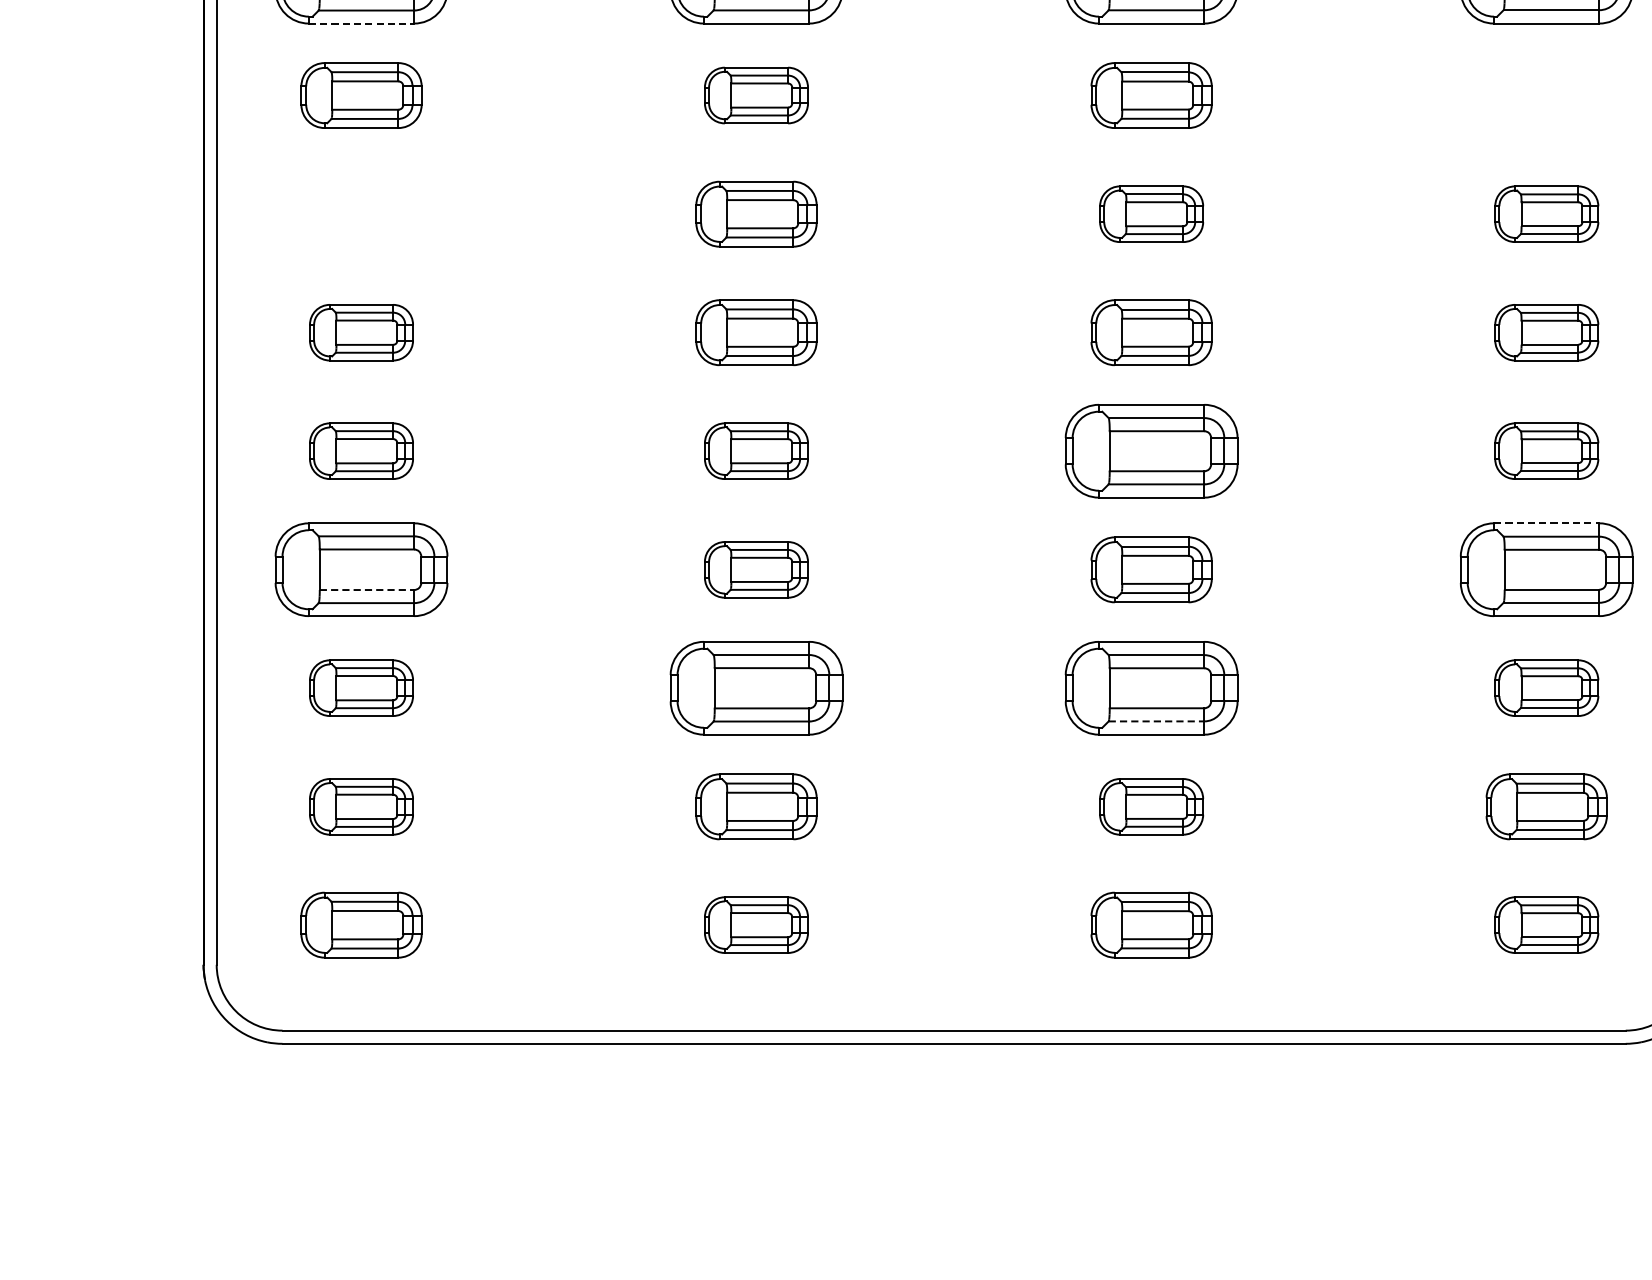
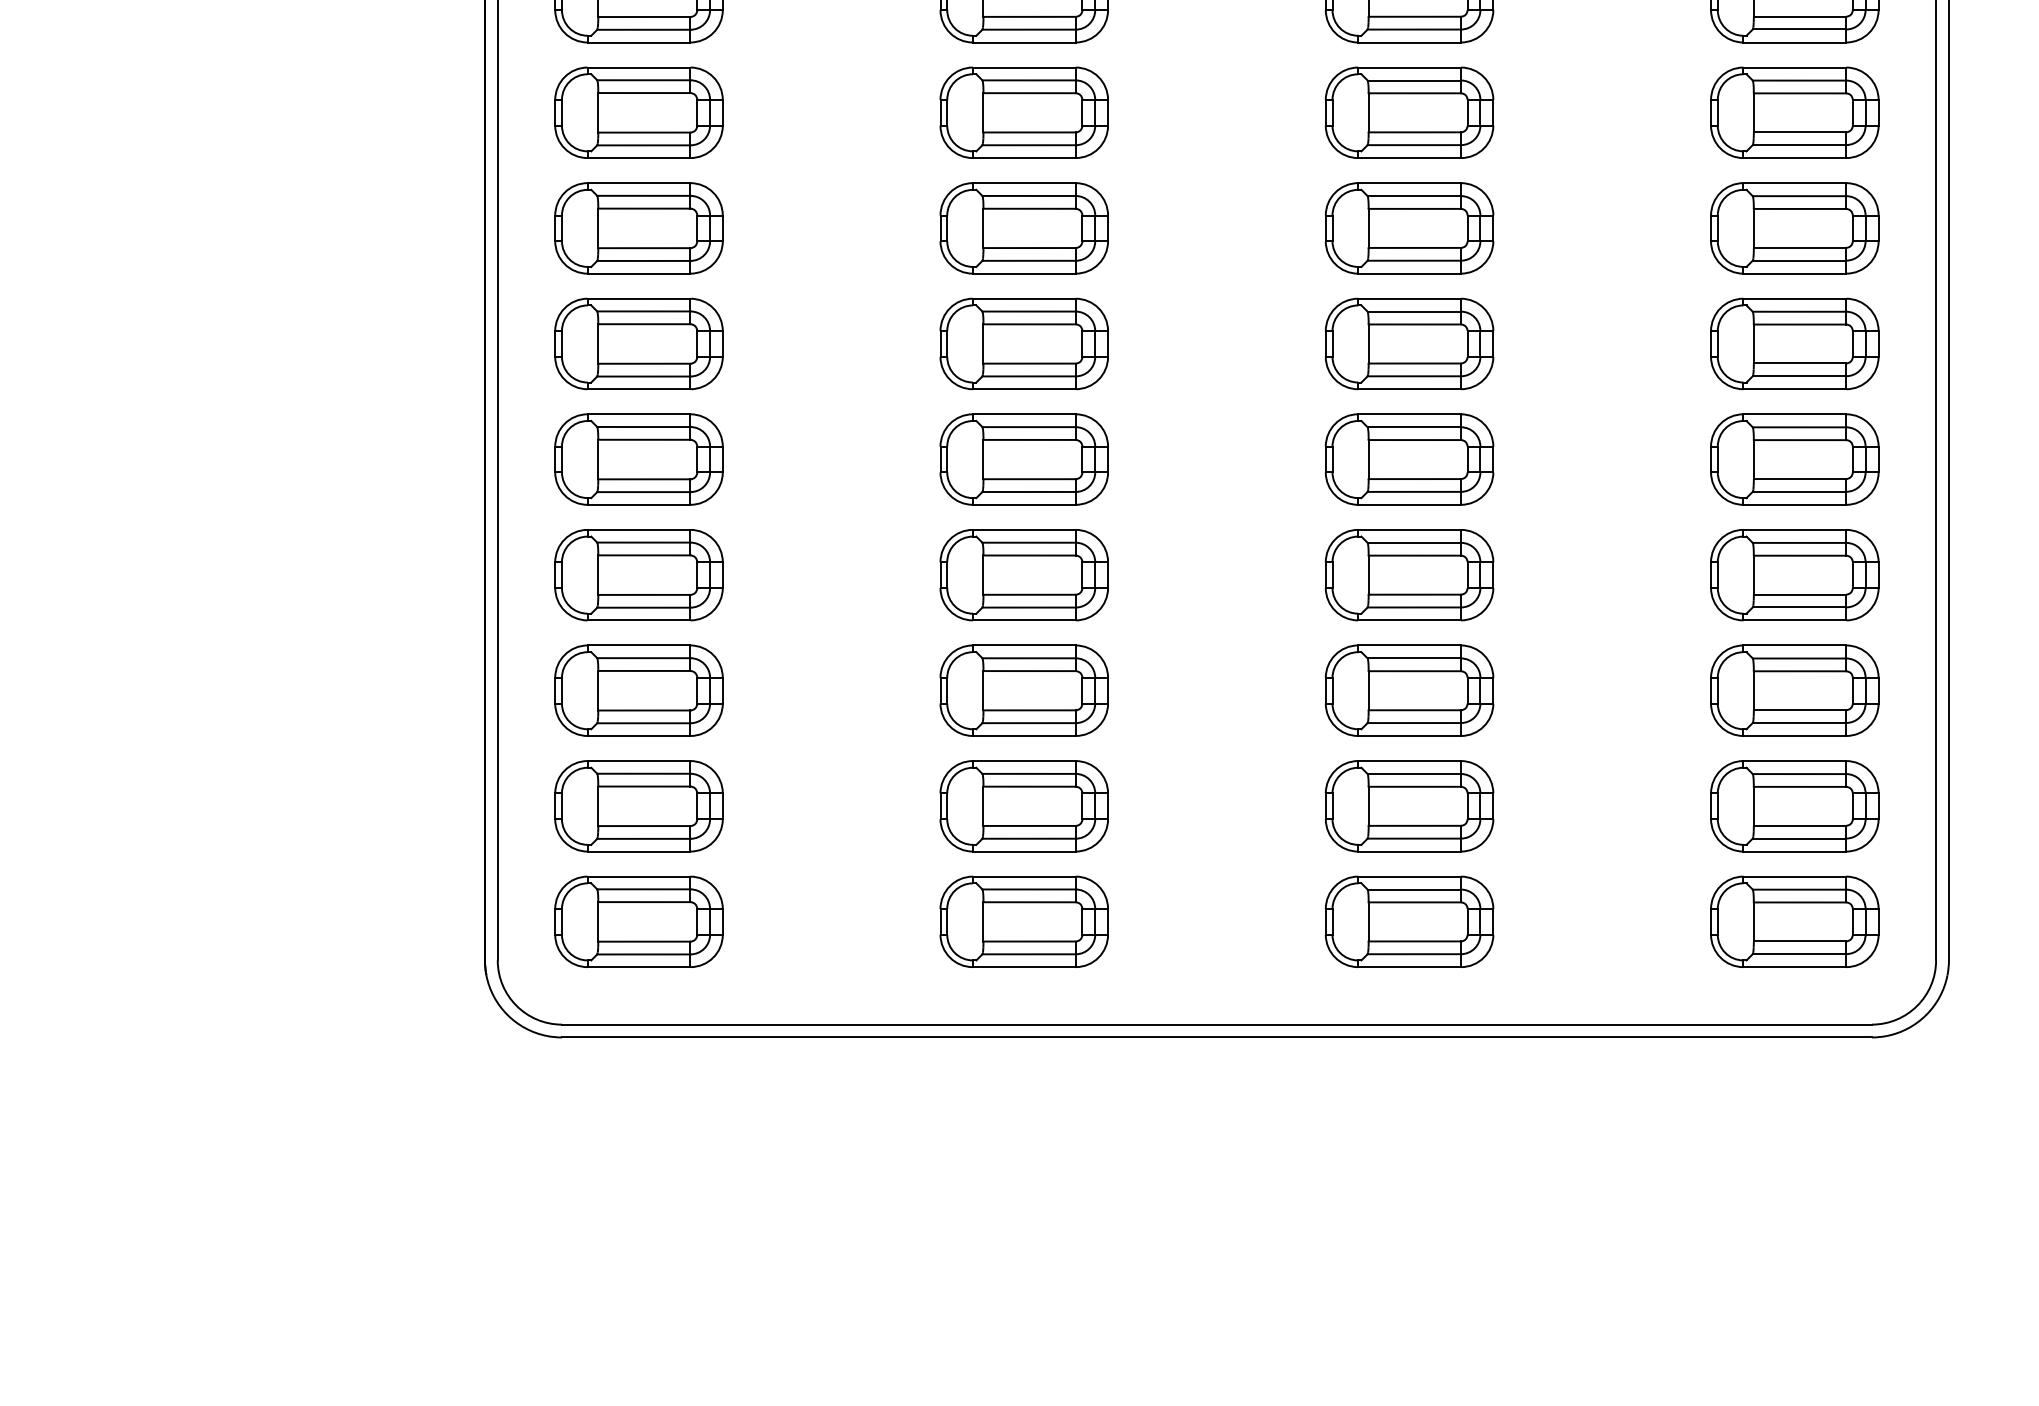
line: (362, 23) -> (639, 42), dashed -> solid
part: (361, 95) -> (638, 112), size x1.43
part: (755, 95) -> (1023, 112), size x1.67
part: (1151, 95) -> (1409, 112), size x1.43
part: (1546, 95) -> (1794, 112), added
part: (361, 214) -> (638, 228), added
part: (755, 214) -> (1023, 228), size x1.43
part: (1151, 214) -> (1409, 228), size x1.67
part: (1546, 214) -> (1794, 228), size x1.67
part: (361, 332) -> (638, 343), size x1.67
part: (755, 332) -> (1023, 343), size x1.43
part: (1151, 332) -> (1409, 343), size x1.43
part: (1546, 332) -> (1794, 343), size x1.67
part: (361, 451) -> (638, 459), size x1.67
part: (755, 451) -> (1023, 459), size x1.67
part: (1546, 451) -> (1794, 459), size x1.67
line: (1547, 522) -> (1795, 529), dashed -> solid
part: (755, 570) -> (1023, 575), size x1.67
part: (1151, 570) -> (1409, 575), size x1.43
line: (367, 589) -> (644, 594), dashed -> solid
part: (361, 688) -> (638, 690), size x1.67
part: (1546, 688) -> (1794, 690), size x1.67
line: (1156, 721) -> (1414, 723), dashed -> solid
part: (361, 806) -> (638, 806), size x1.67
part: (755, 806) -> (1023, 806), size x1.43
part: (1151, 806) -> (1409, 806), size x1.67
part: (1546, 806) -> (1794, 806), size x1.43
part: (361, 924) -> (638, 921), size x1.43
part: (755, 924) -> (1023, 921), size x1.67
part: (1151, 924) -> (1409, 921), size x1.43
part: (1546, 924) -> (1794, 921), size x1.67

